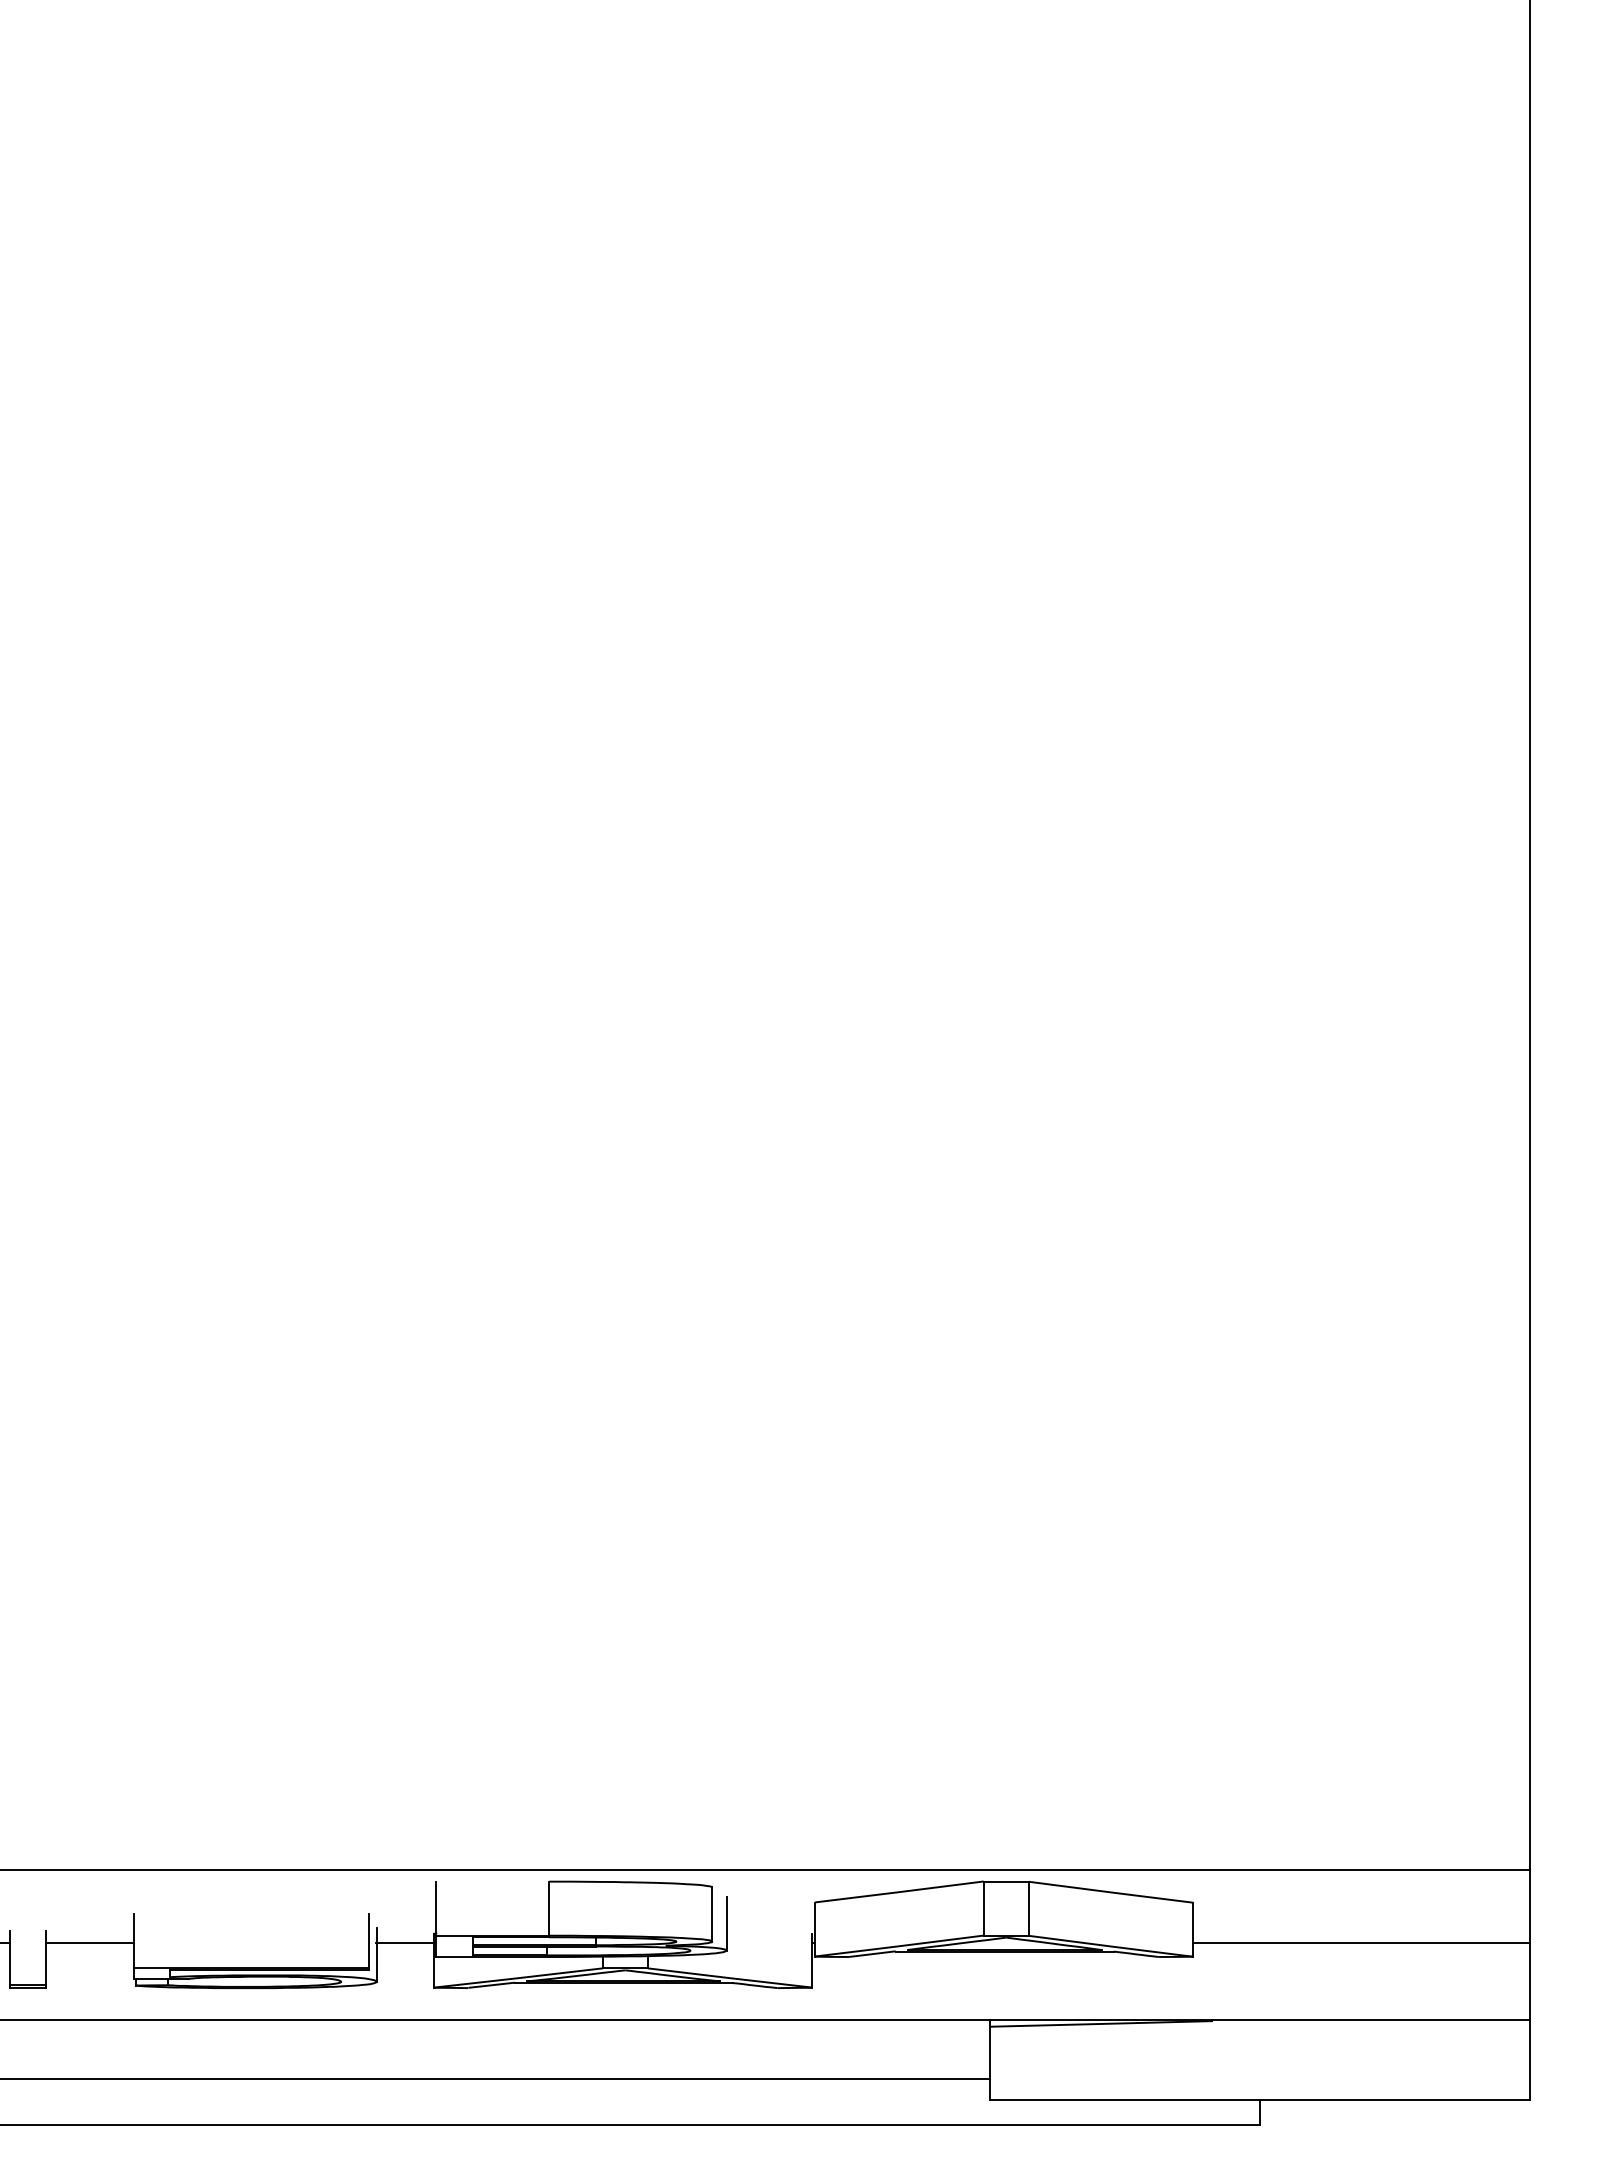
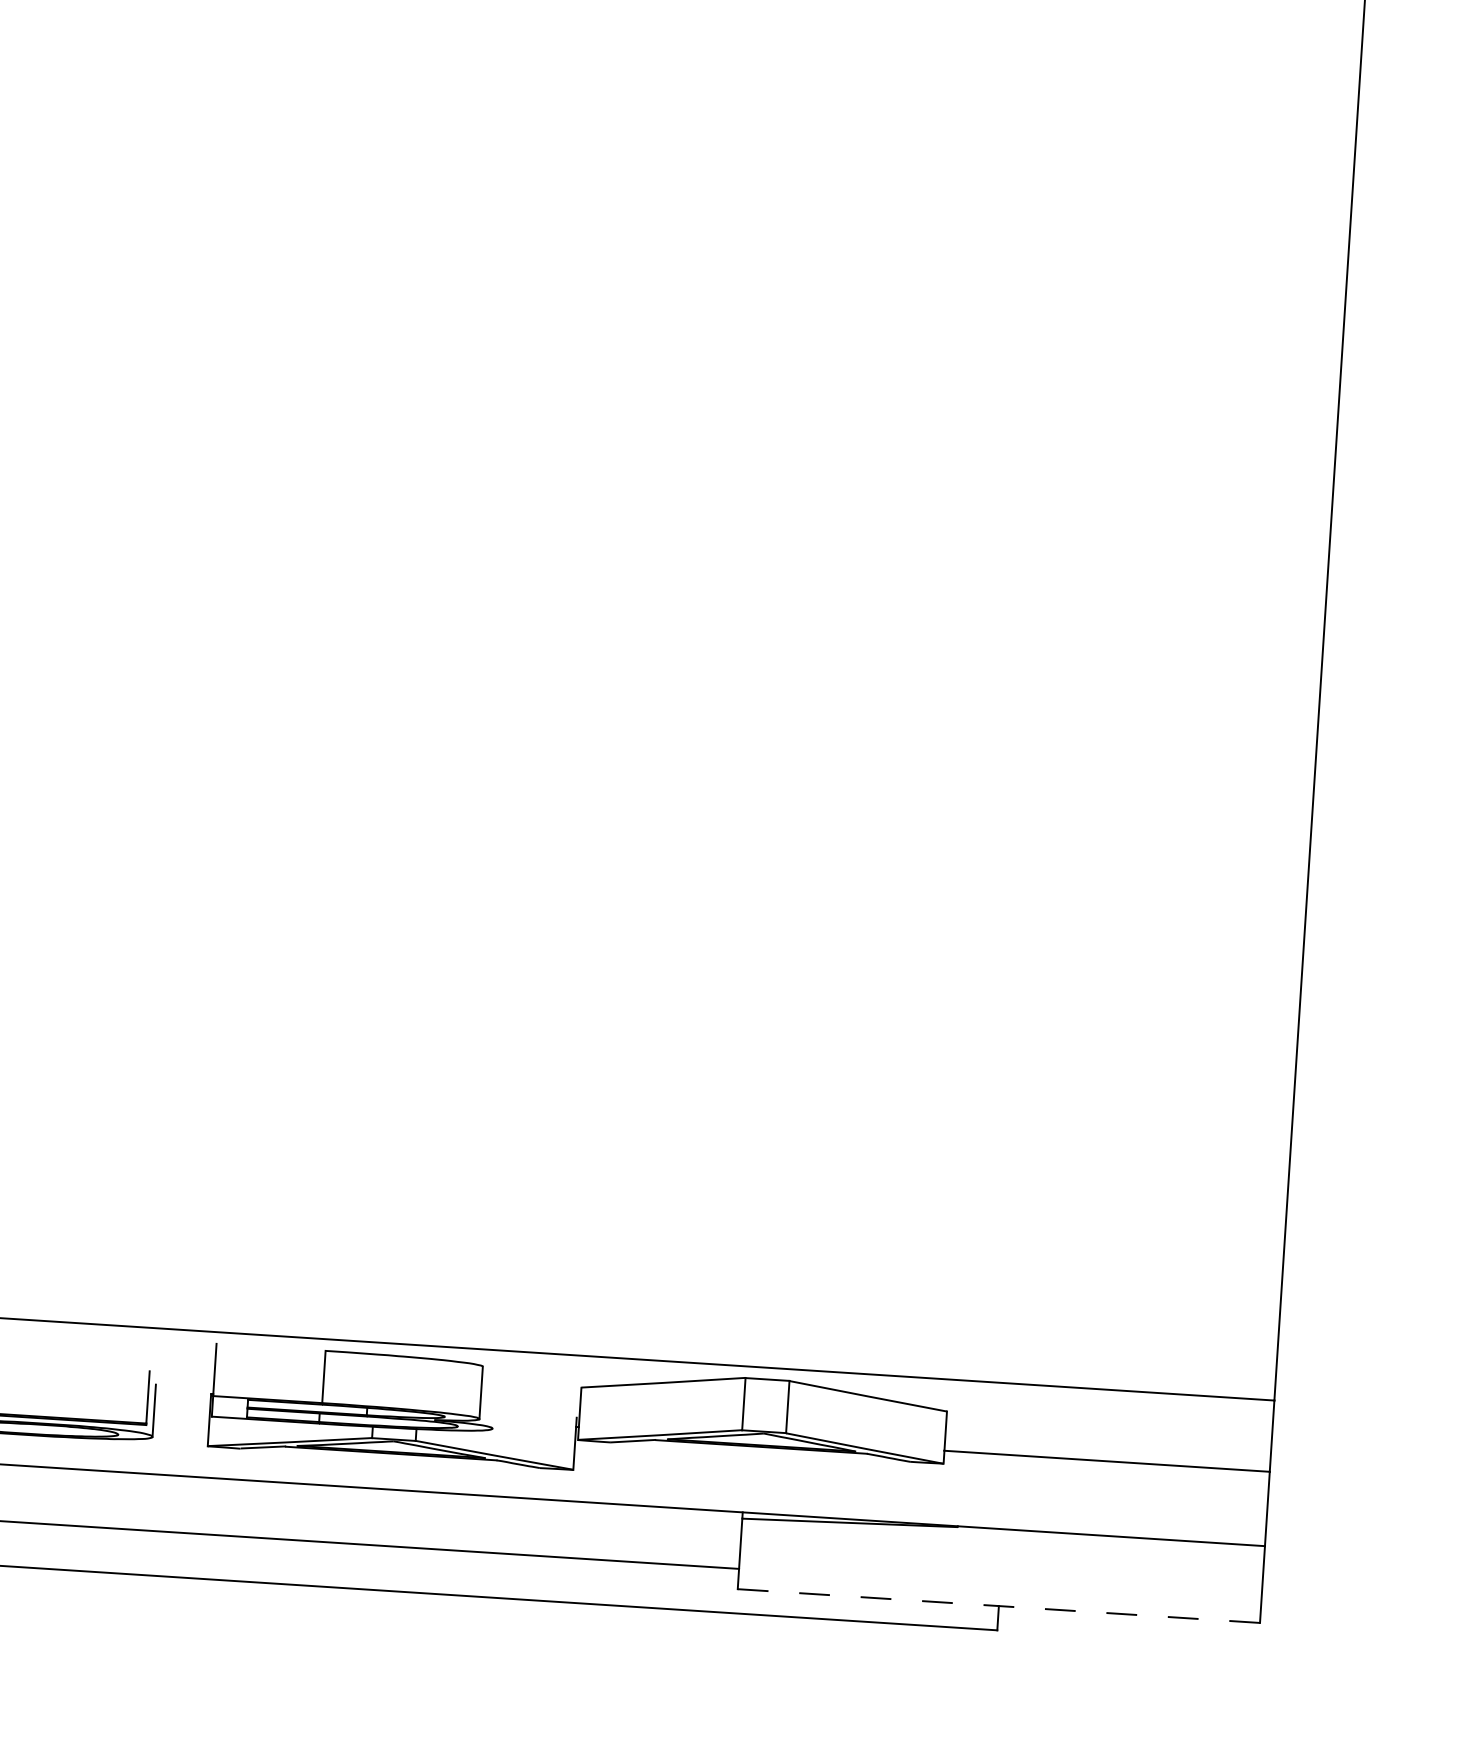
line: (726, 1923) -> (494, 1402), removed
line: (405, 1943) -> (182, 1401), removed
line: (1260, 2099) -> (999, 1605), solid -> dashed

